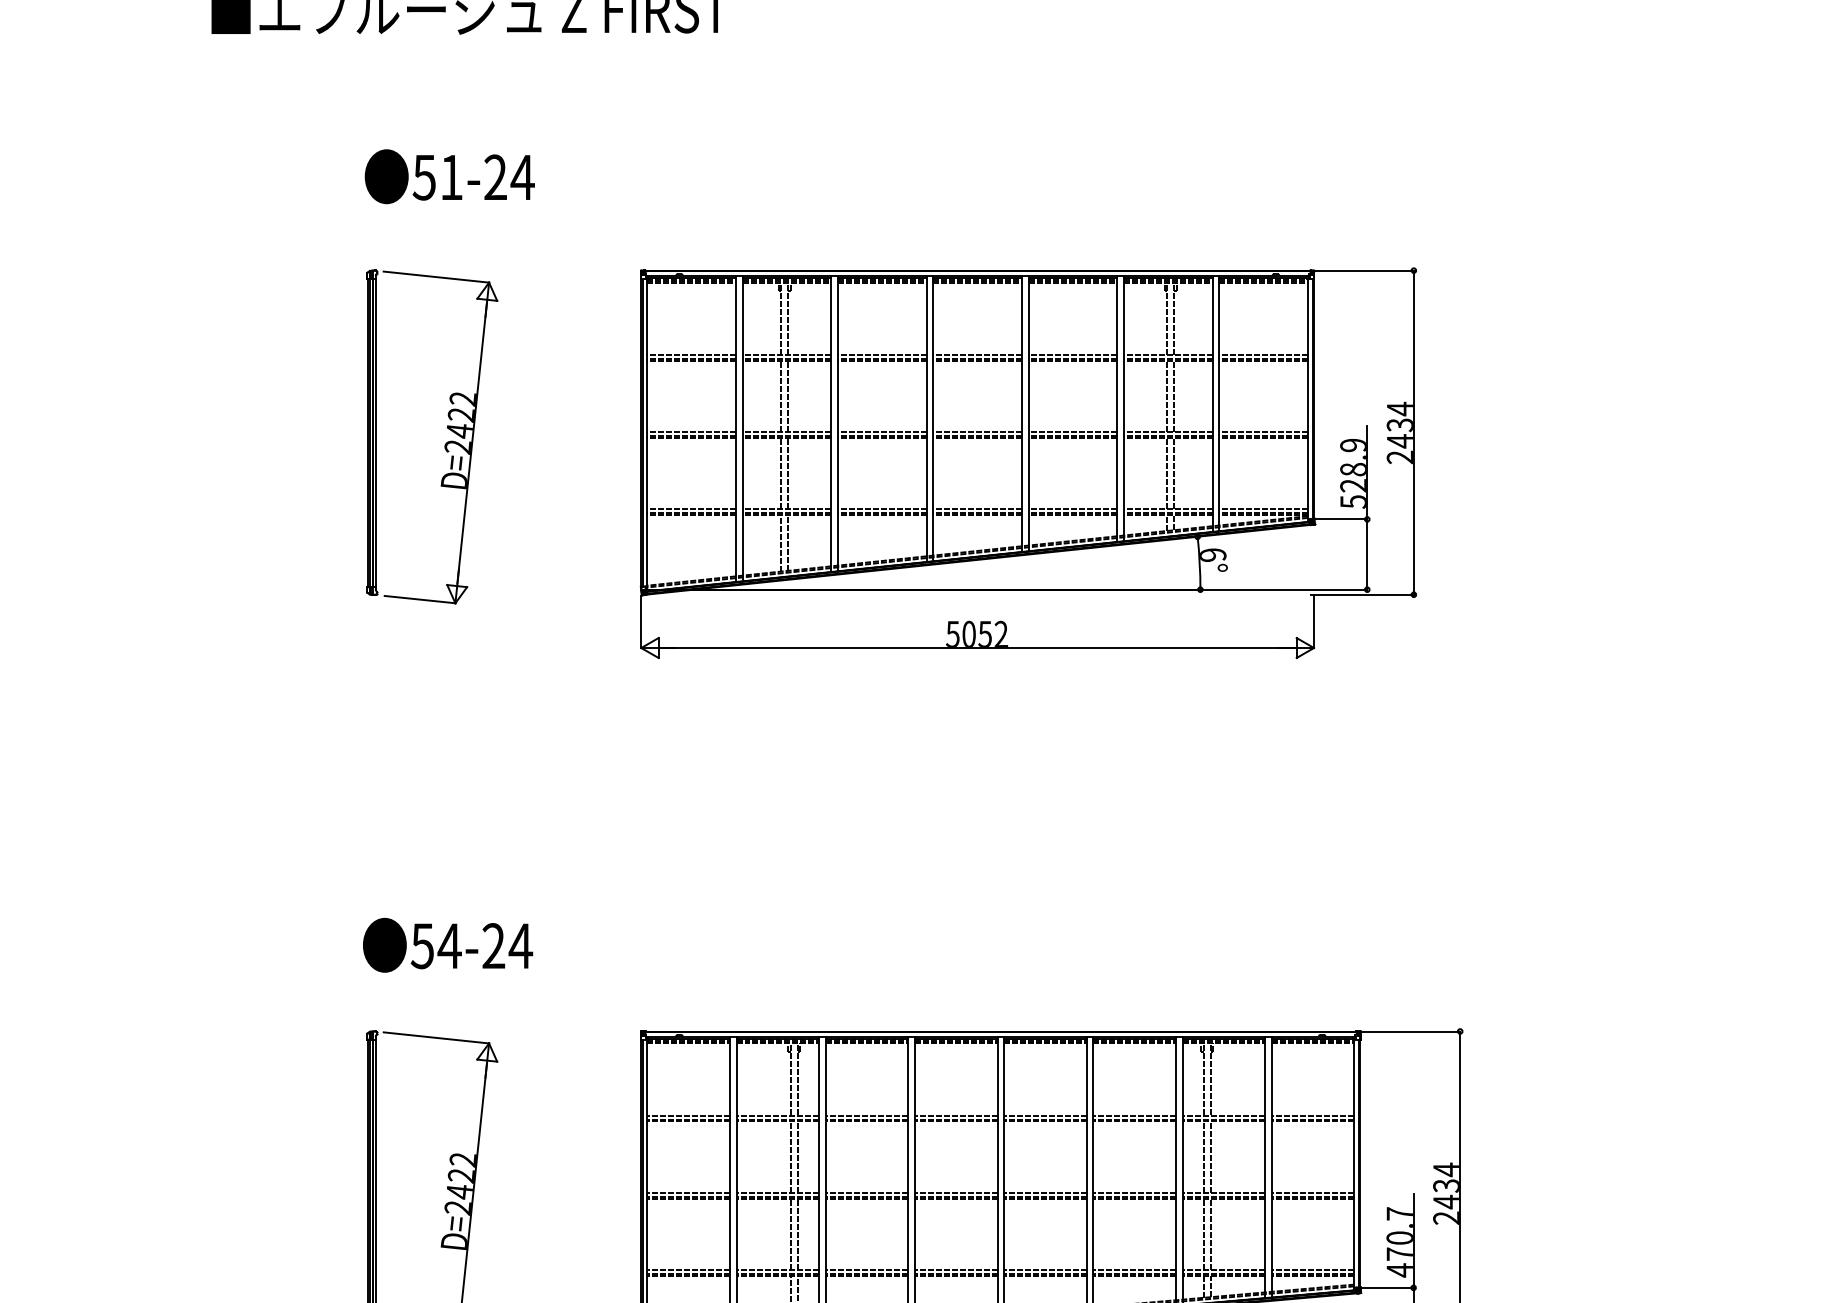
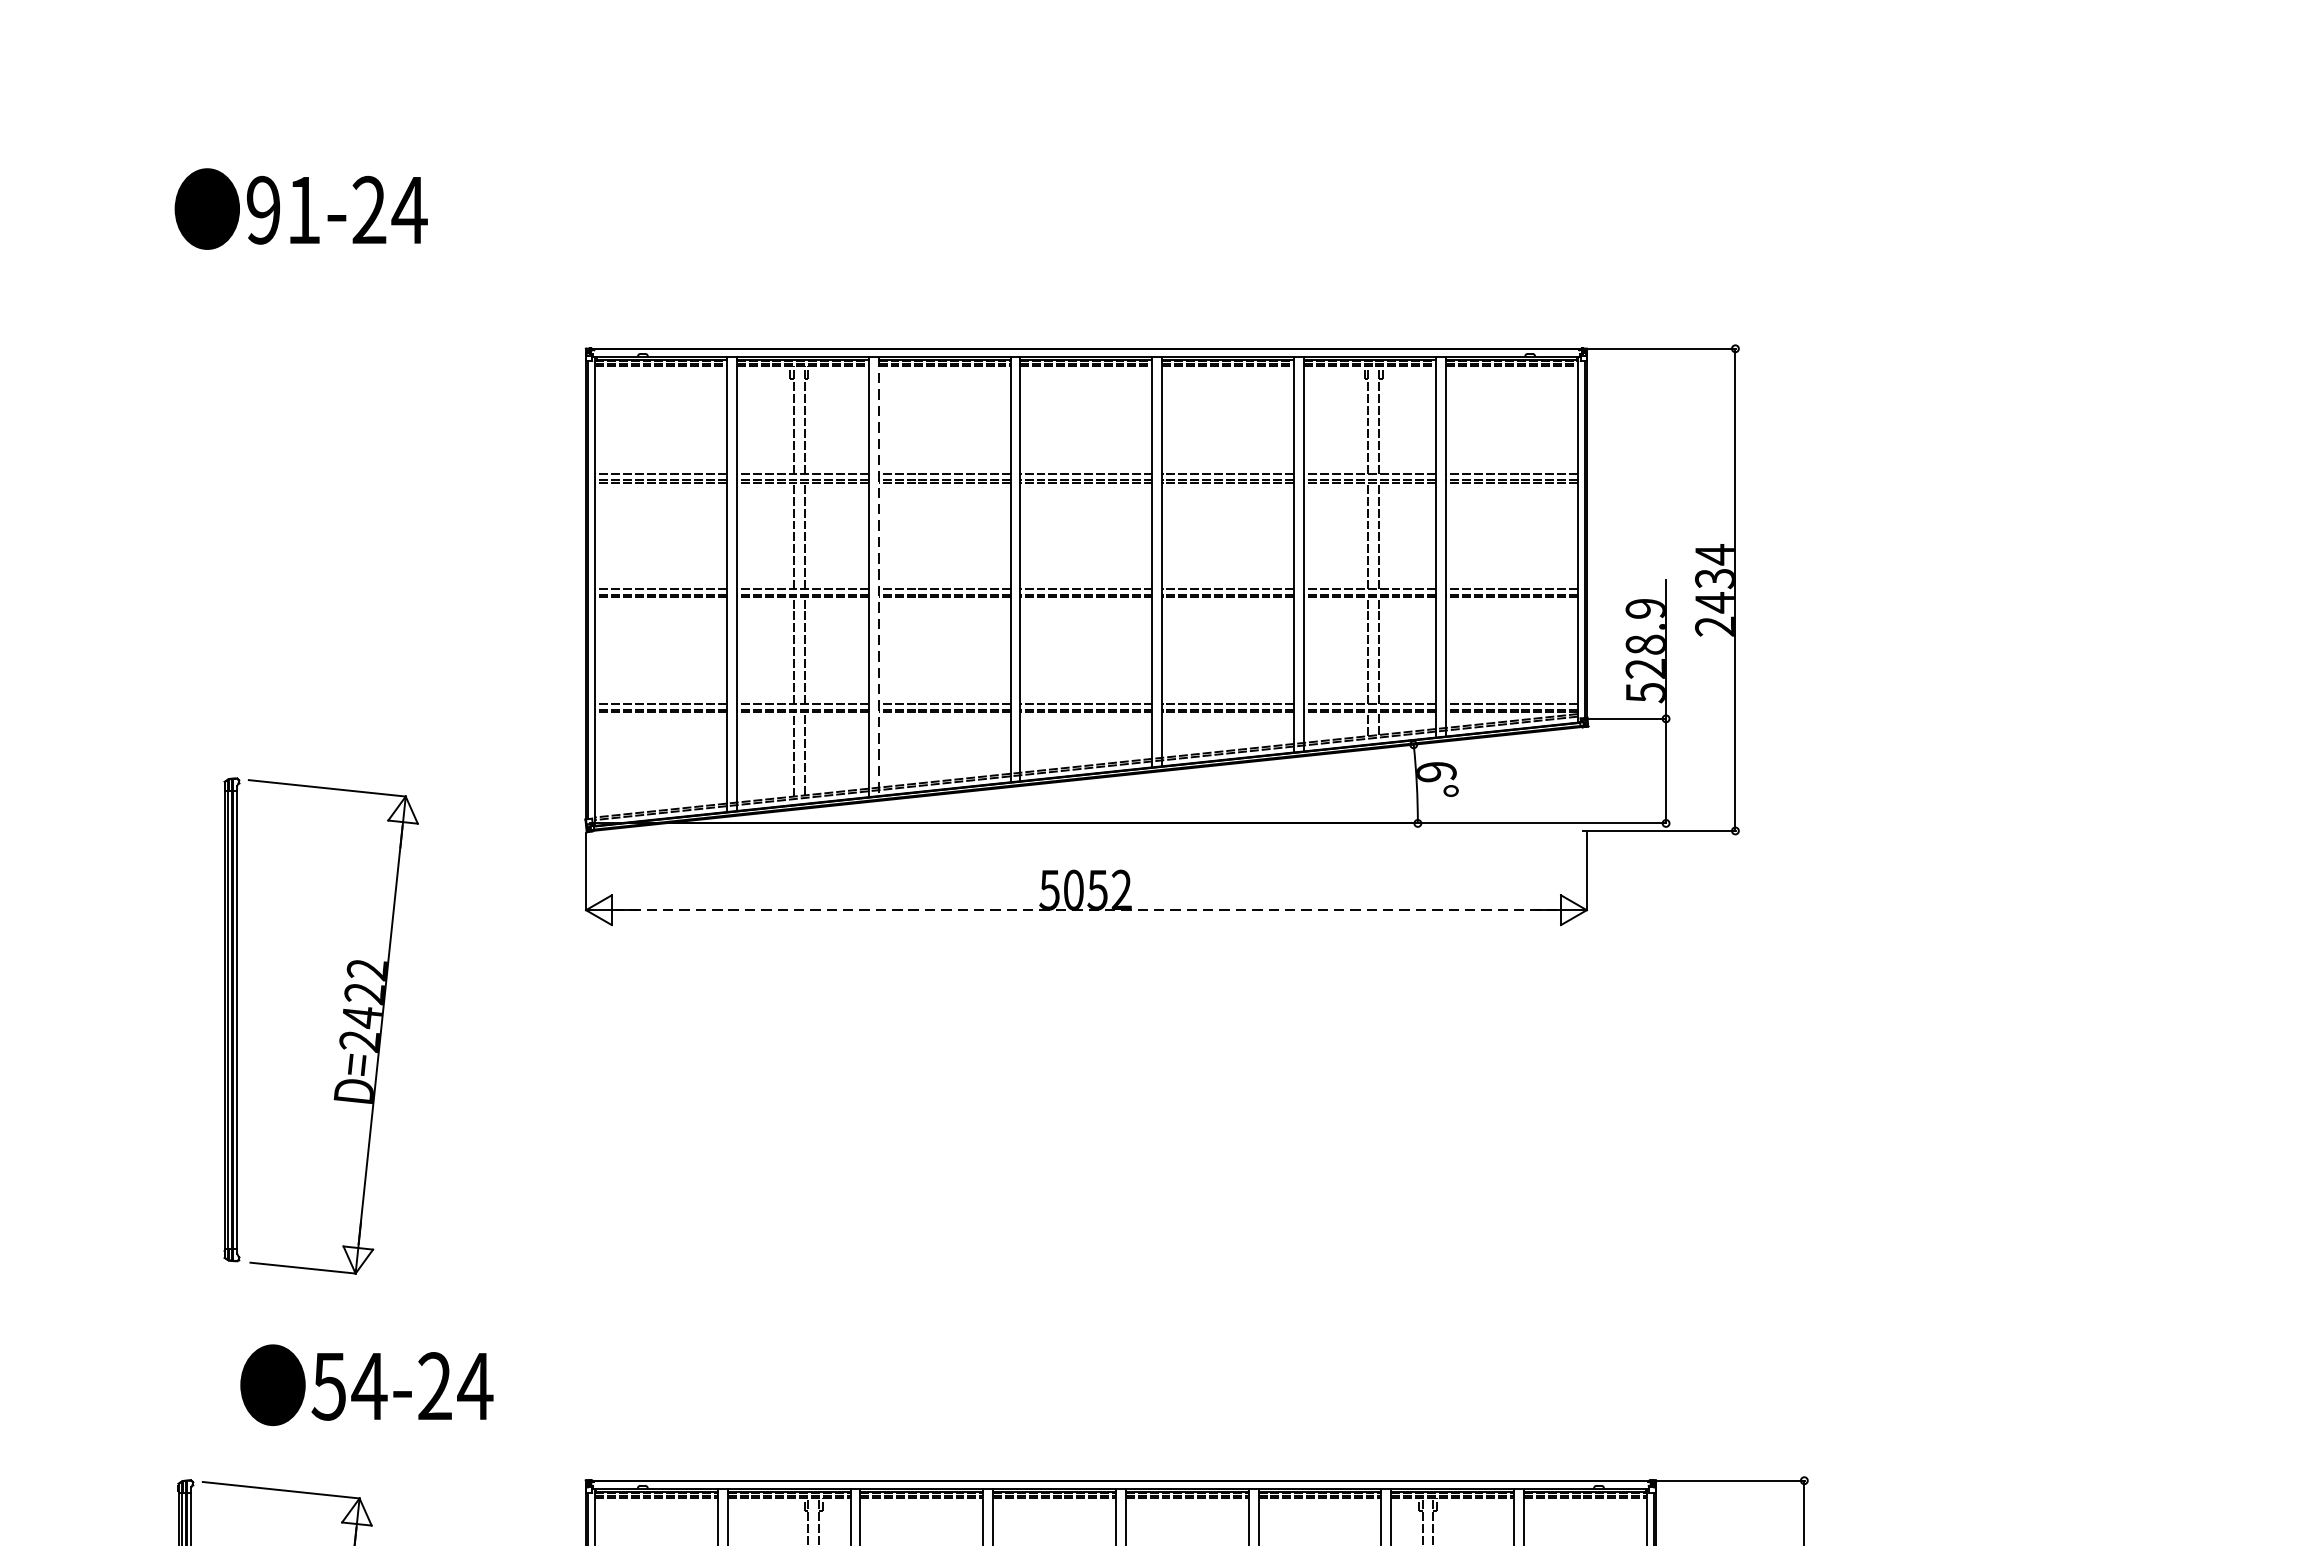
text: (423, 177) -> (262, 210), 51-24 -> 91-24
line: (837, 423) -> (877, 576), solid -> dashed
part: (445, 443) -> (340, 1035), moved
line: (977, 648) -> (1086, 910), solid -> dashed
text: (448, 945) -> (367, 1385), moved

